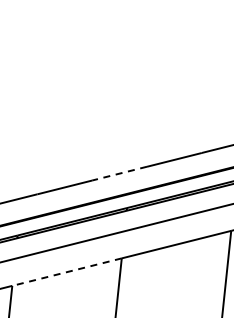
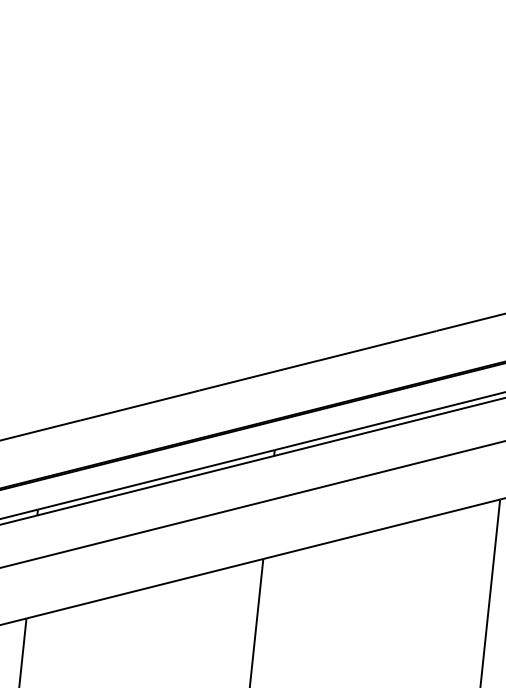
line: (119, 173) -> (258, 375), dashed -> solid
line: (66, 272) -> (143, 589), dashed -> solid

